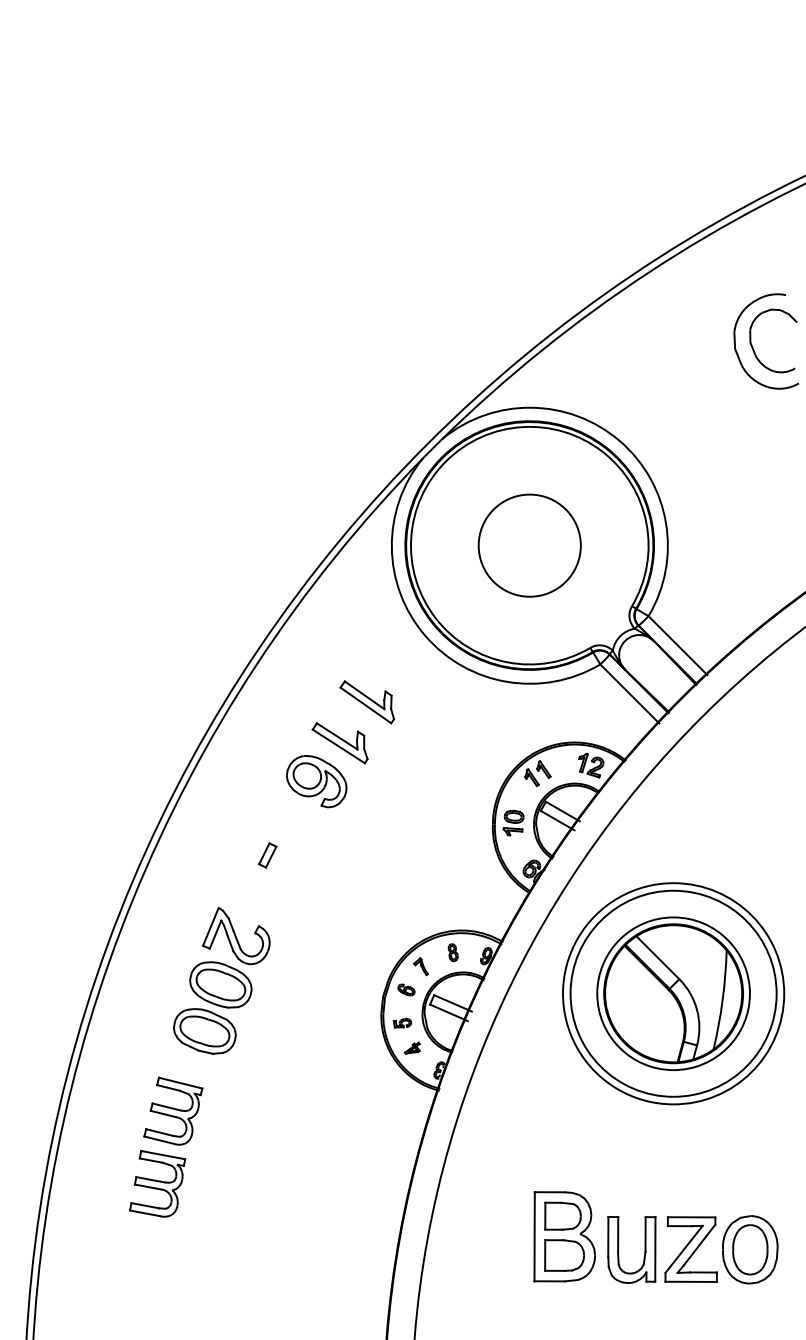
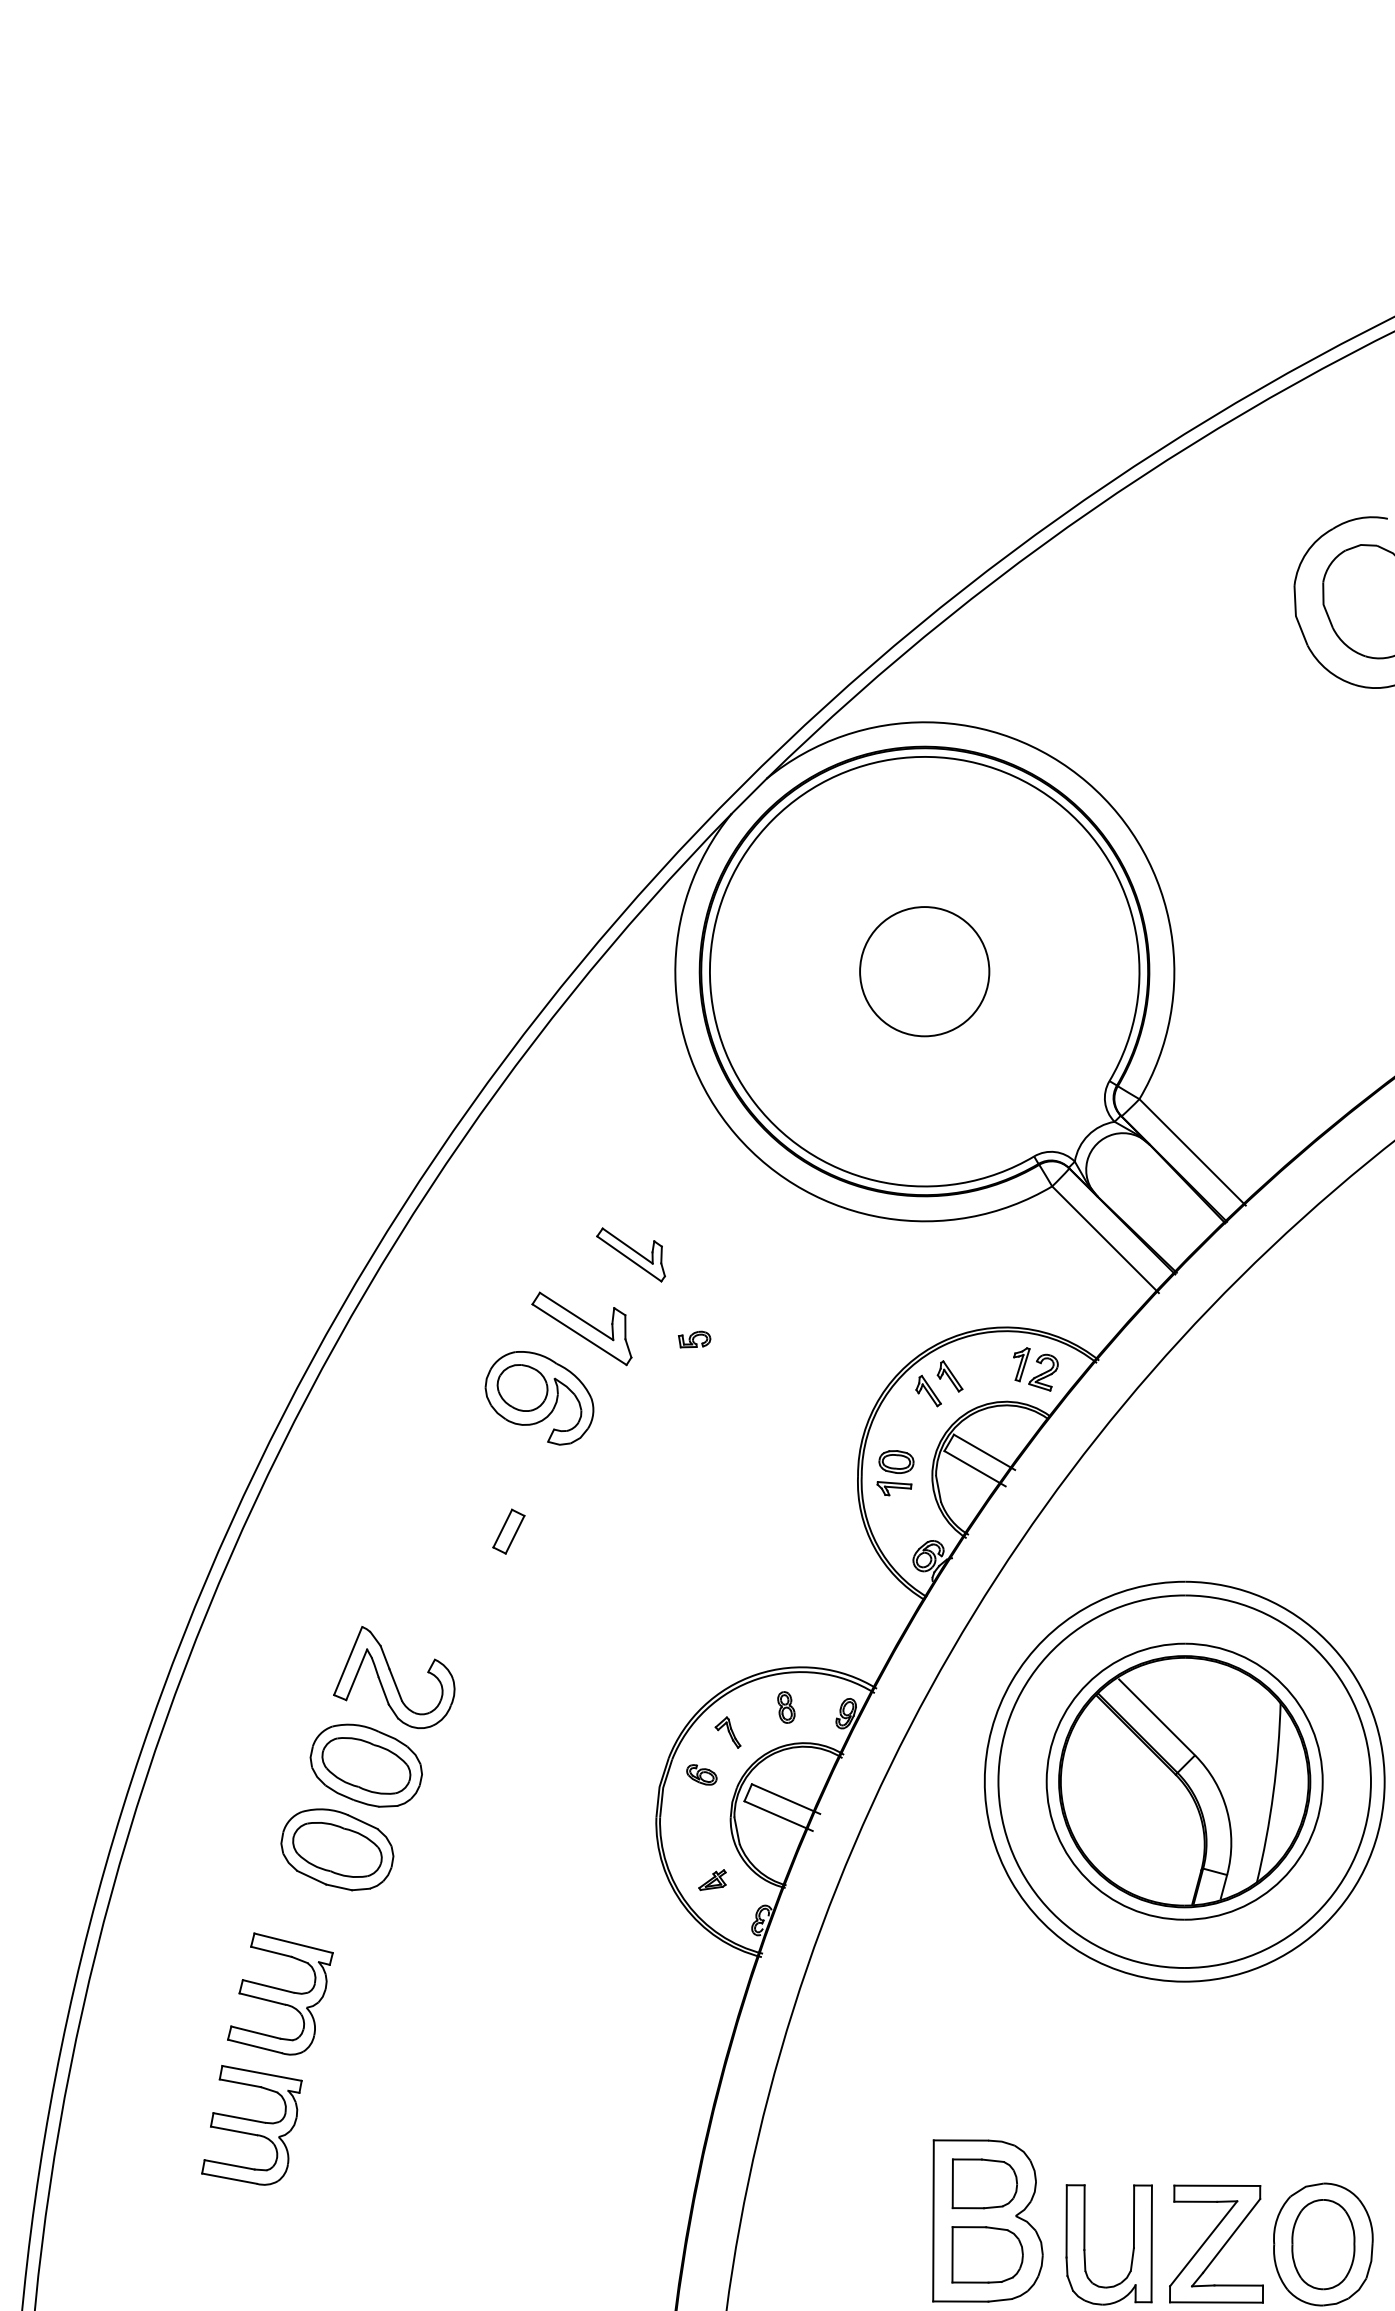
circle: (529, 545) -> (924, 971), size x0.7
part: (367, 702) -> (631, 1255), size x0.7
part: (267, 855) -> (508, 1531), moved
part: (402, 1023) -> (694, 1340), moved

